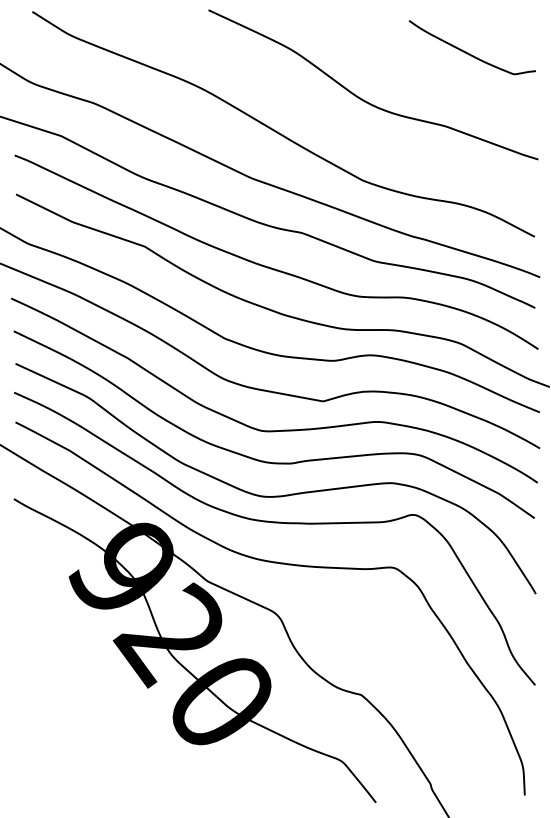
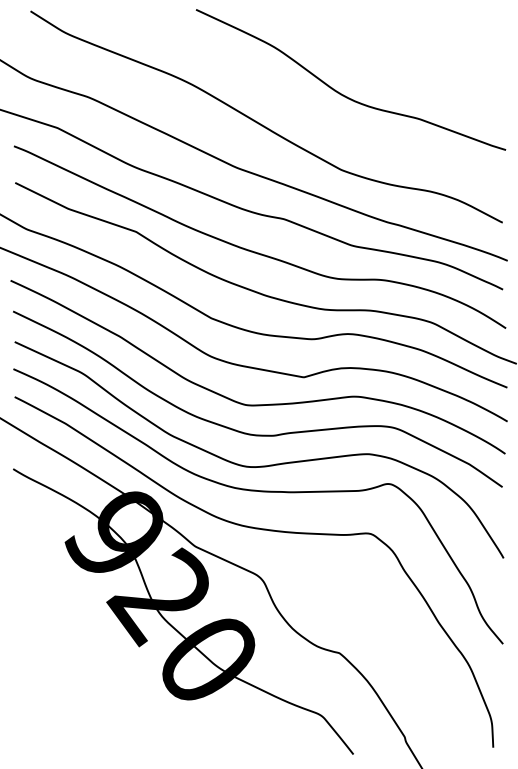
curve: (468, 52) -> (440, 49), removed

